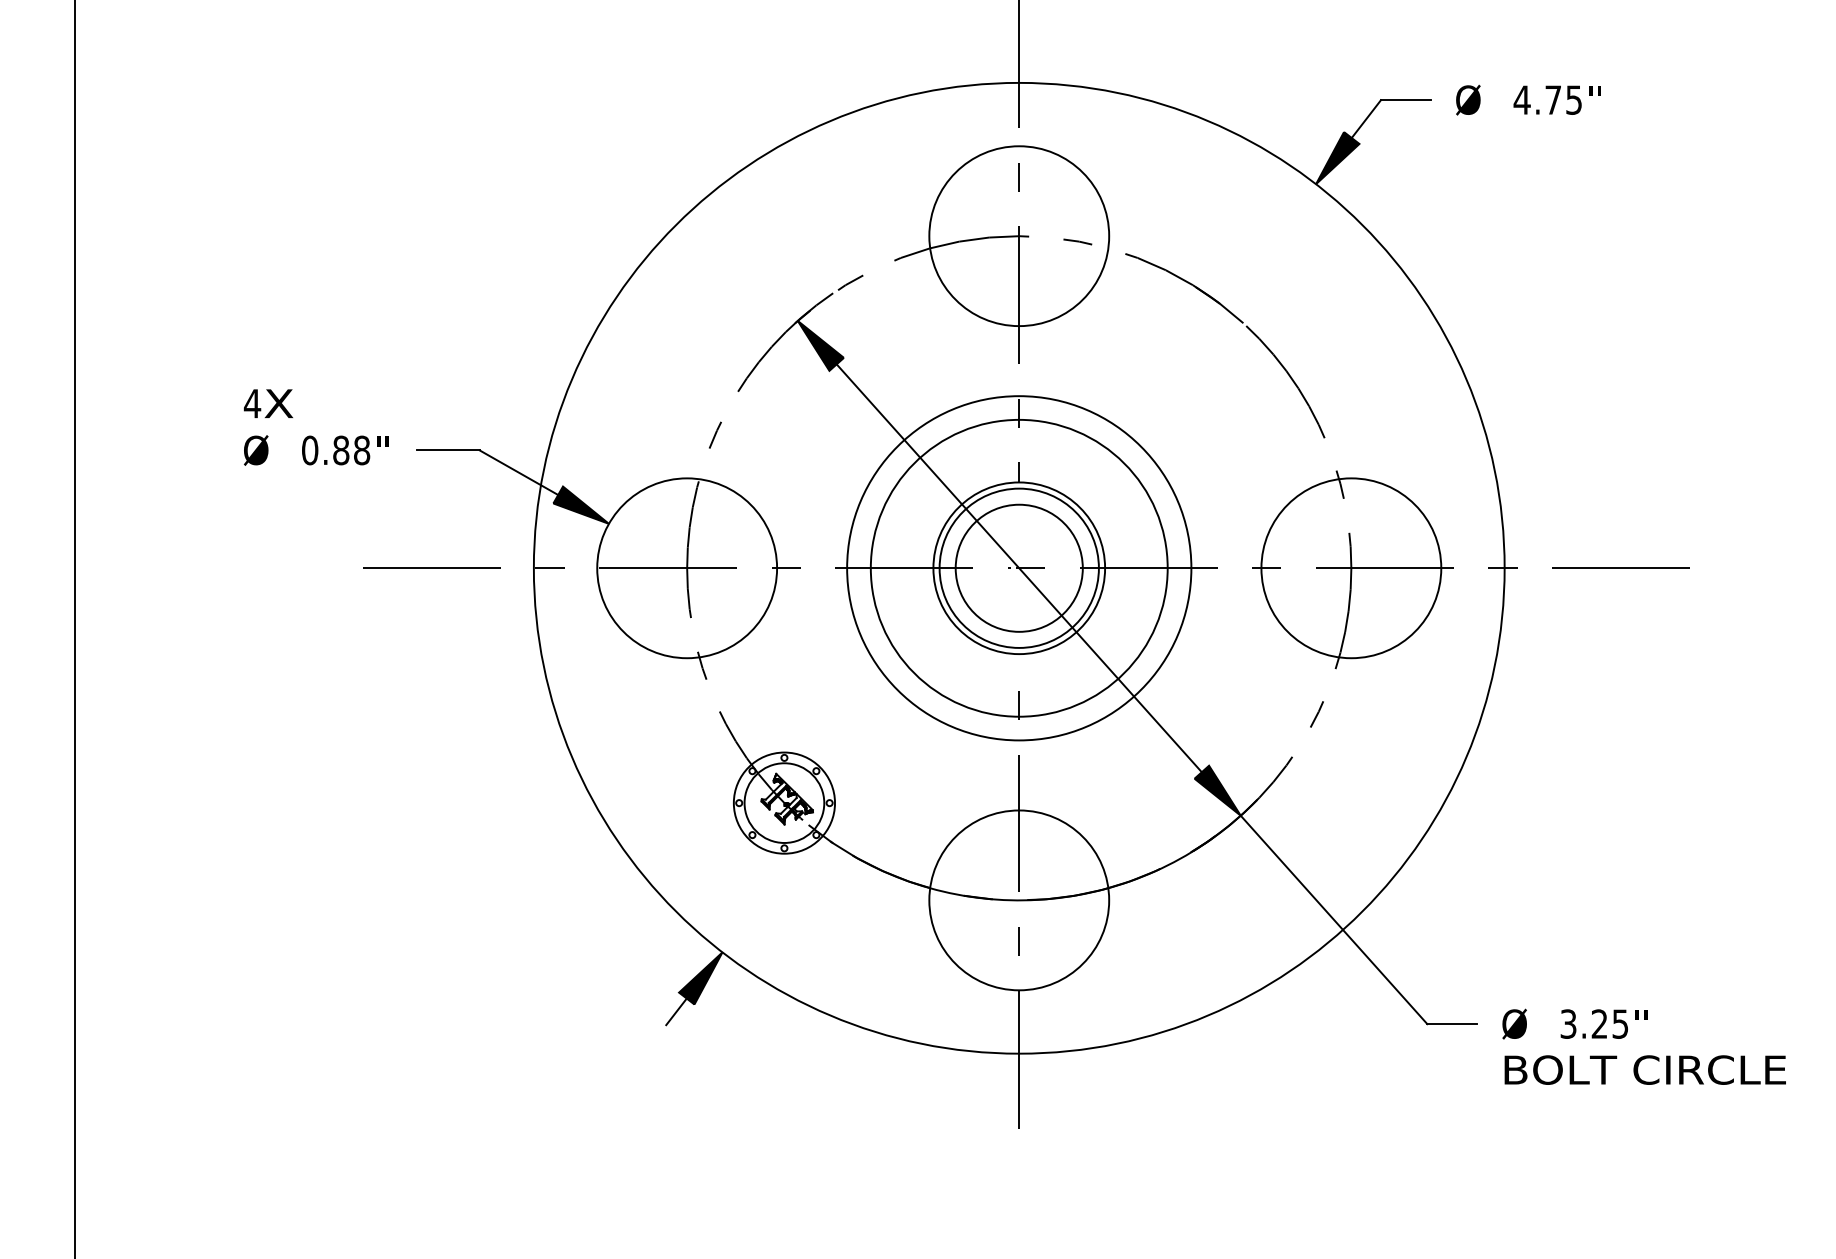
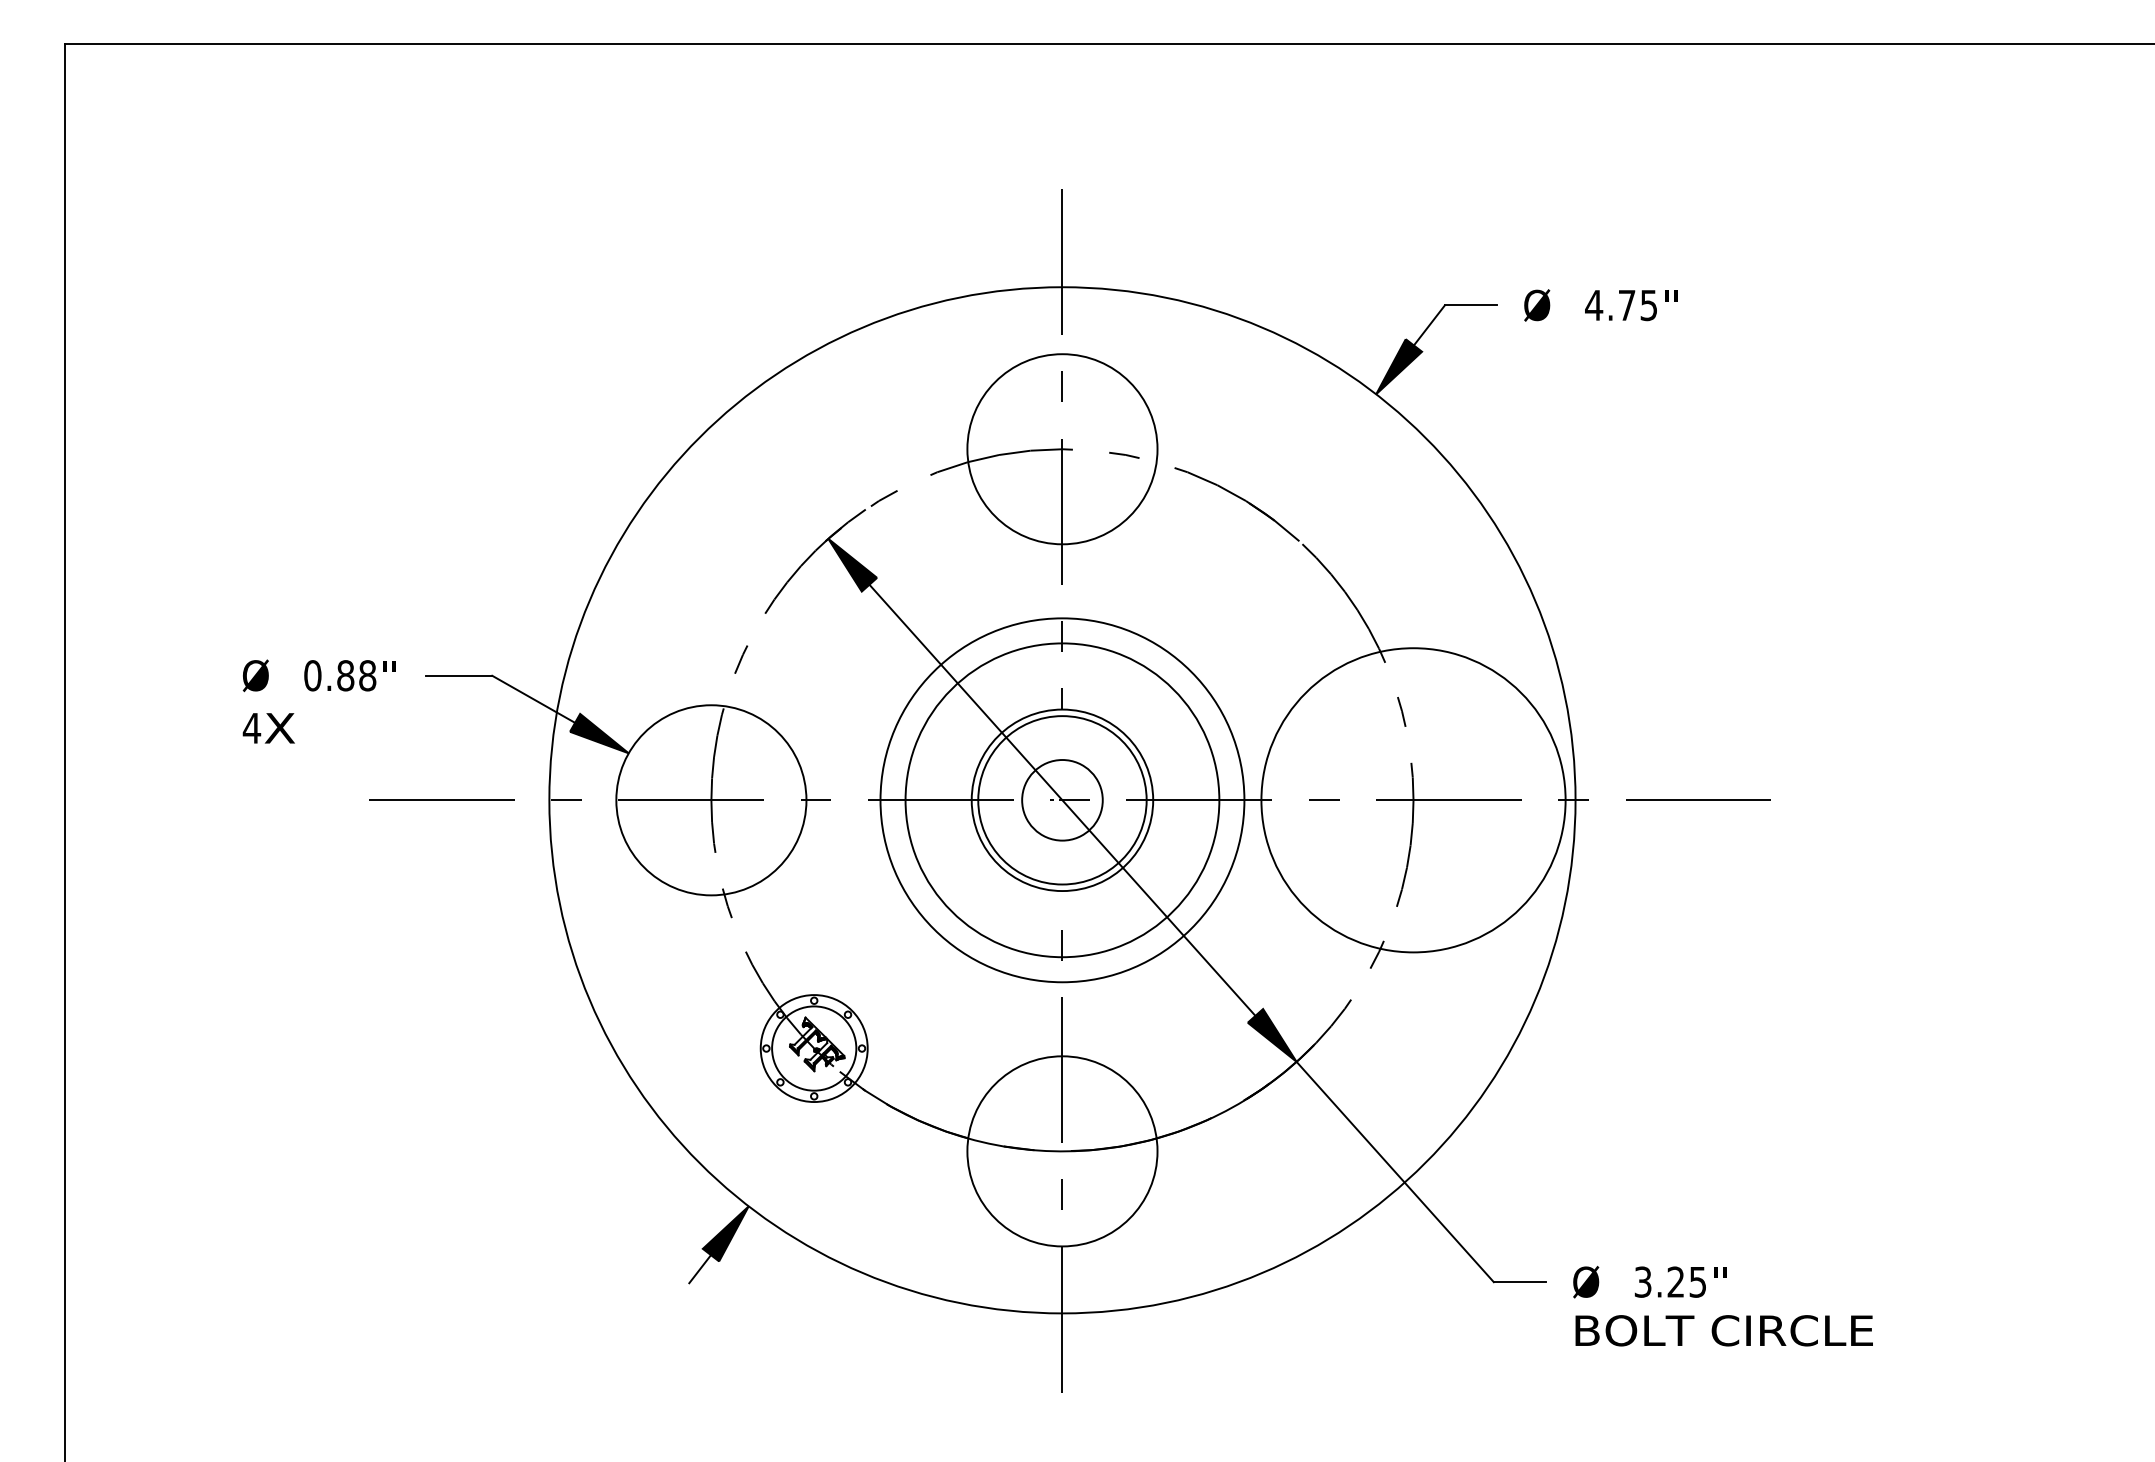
text: (268, 403) -> (268, 728), moved
circle: (1019, 568) -> (1062, 800), size x0.6
circle: (1351, 568) -> (1413, 800), size x1.6

